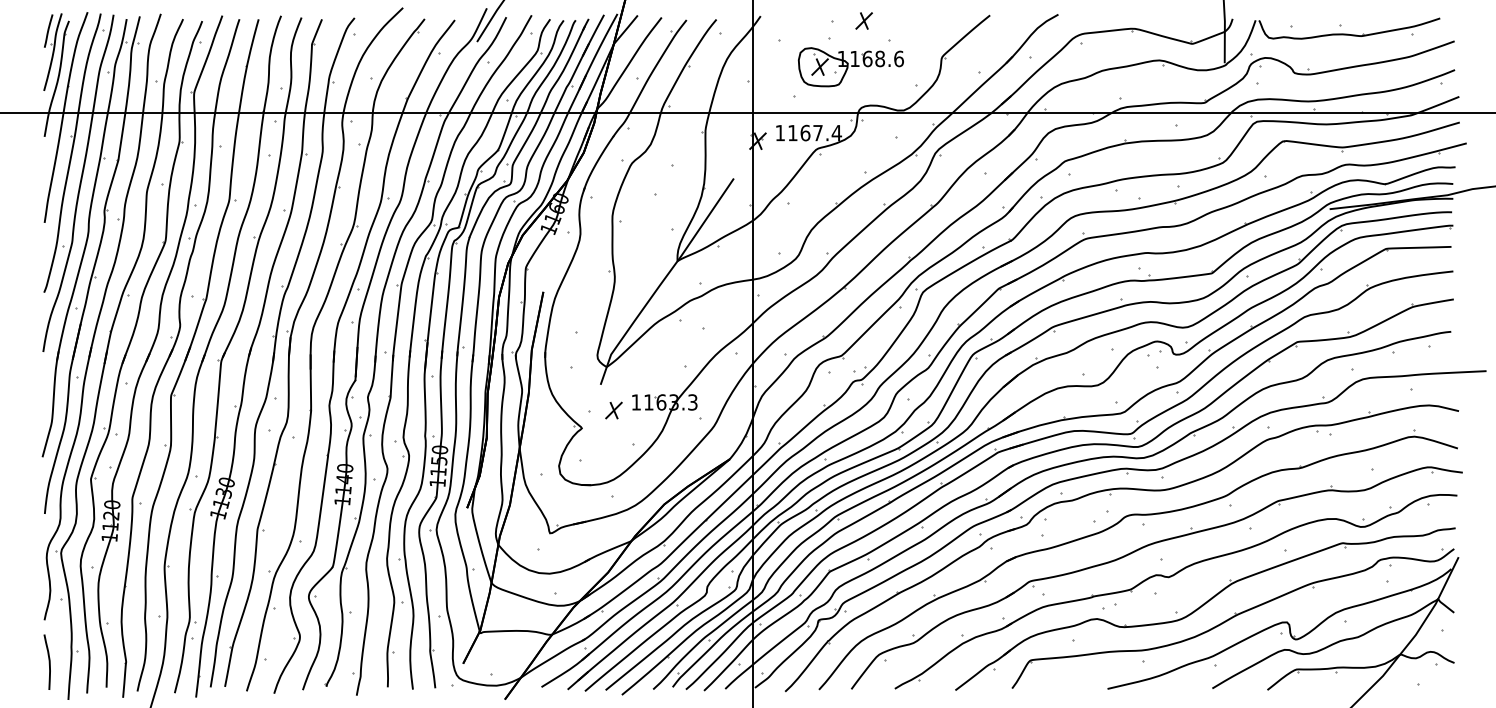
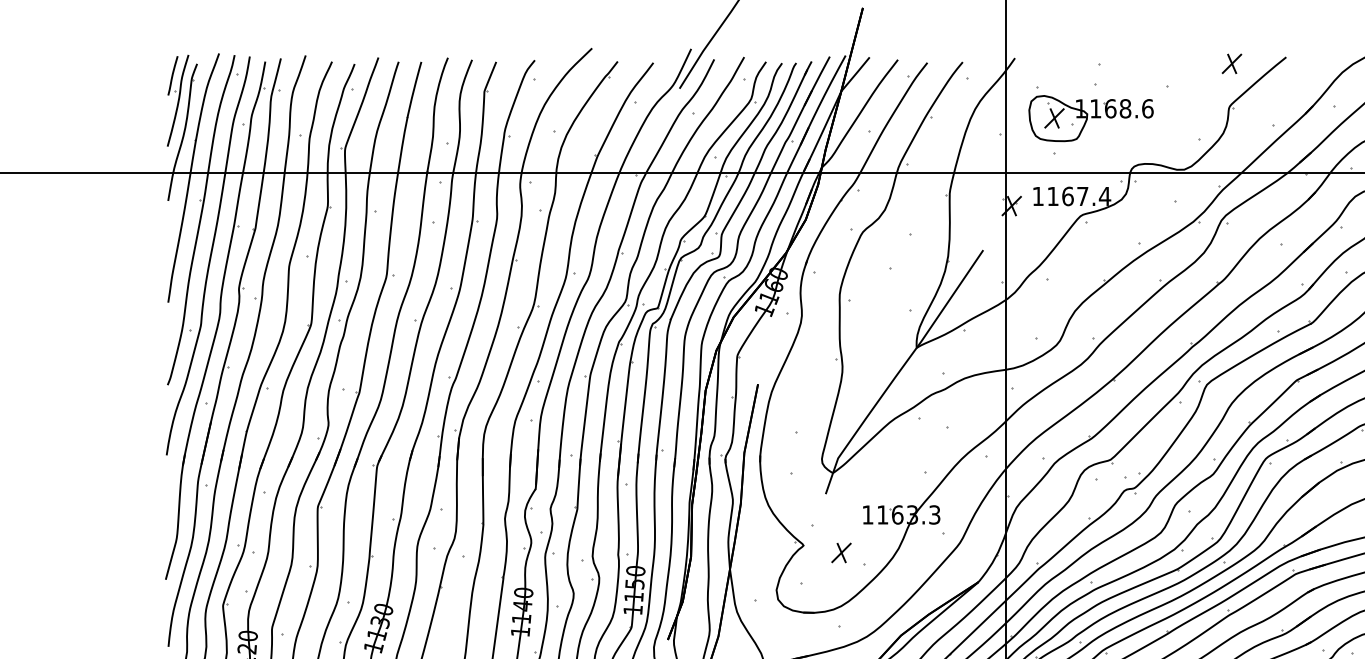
part: (863, 20) -> (1231, 63), moved
part: (850, 67) -> (1090, 118), moved
part: (613, 410) -> (840, 552), moved

